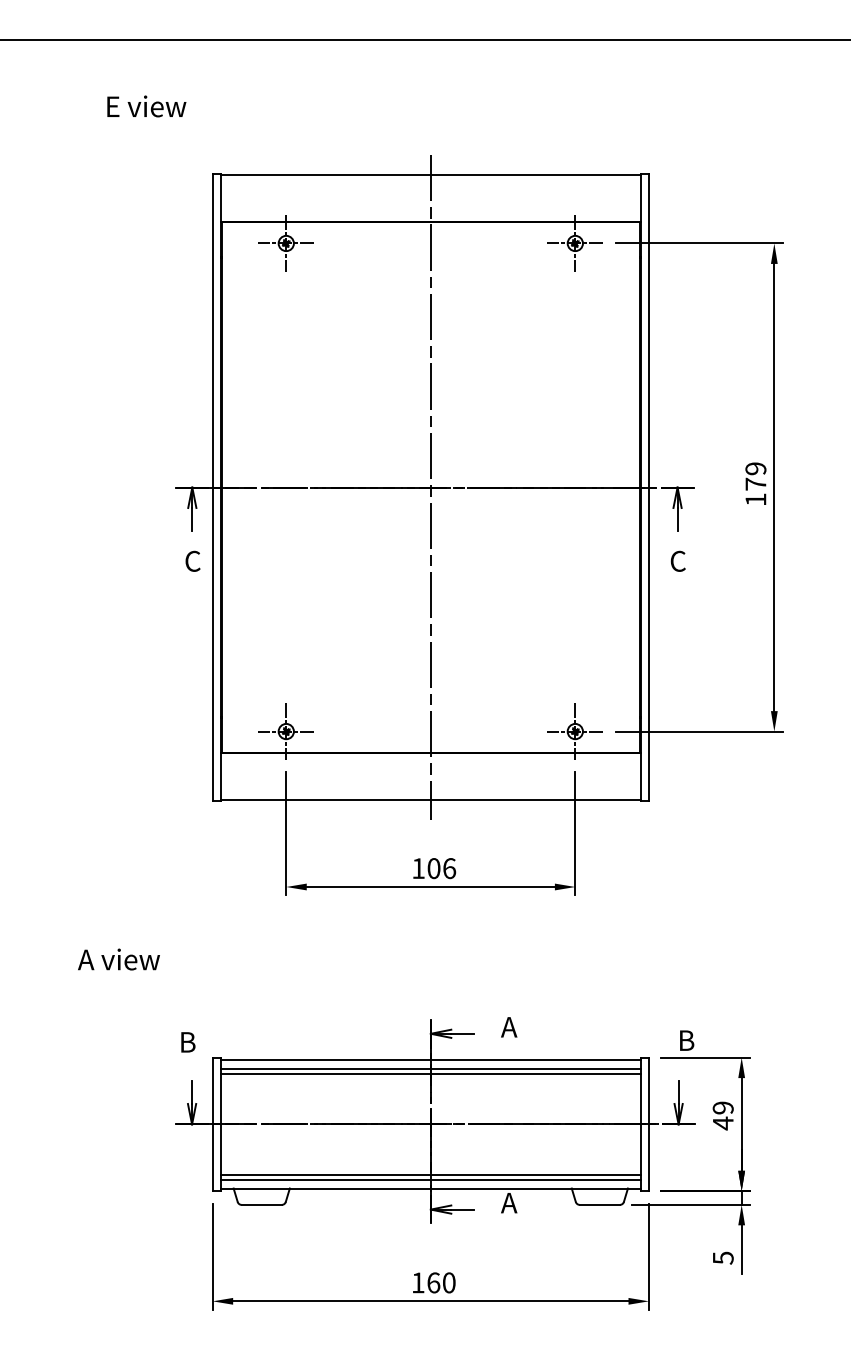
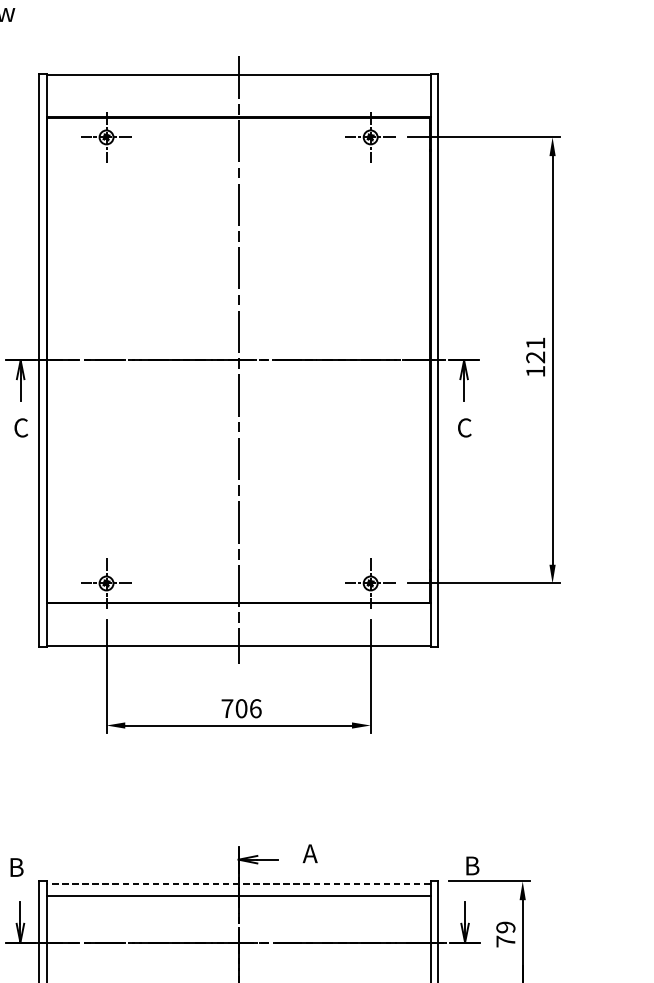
text: (755, 476) -> (535, 350), 179 -> 121
text: (418, 868) -> (227, 708), 106 -> 706
line: (430, 1060) -> (238, 884), solid -> dashed
line: (430, 1068) -> (238, 891), removed
text: (723, 1123) -> (506, 941), 49 -> 79

